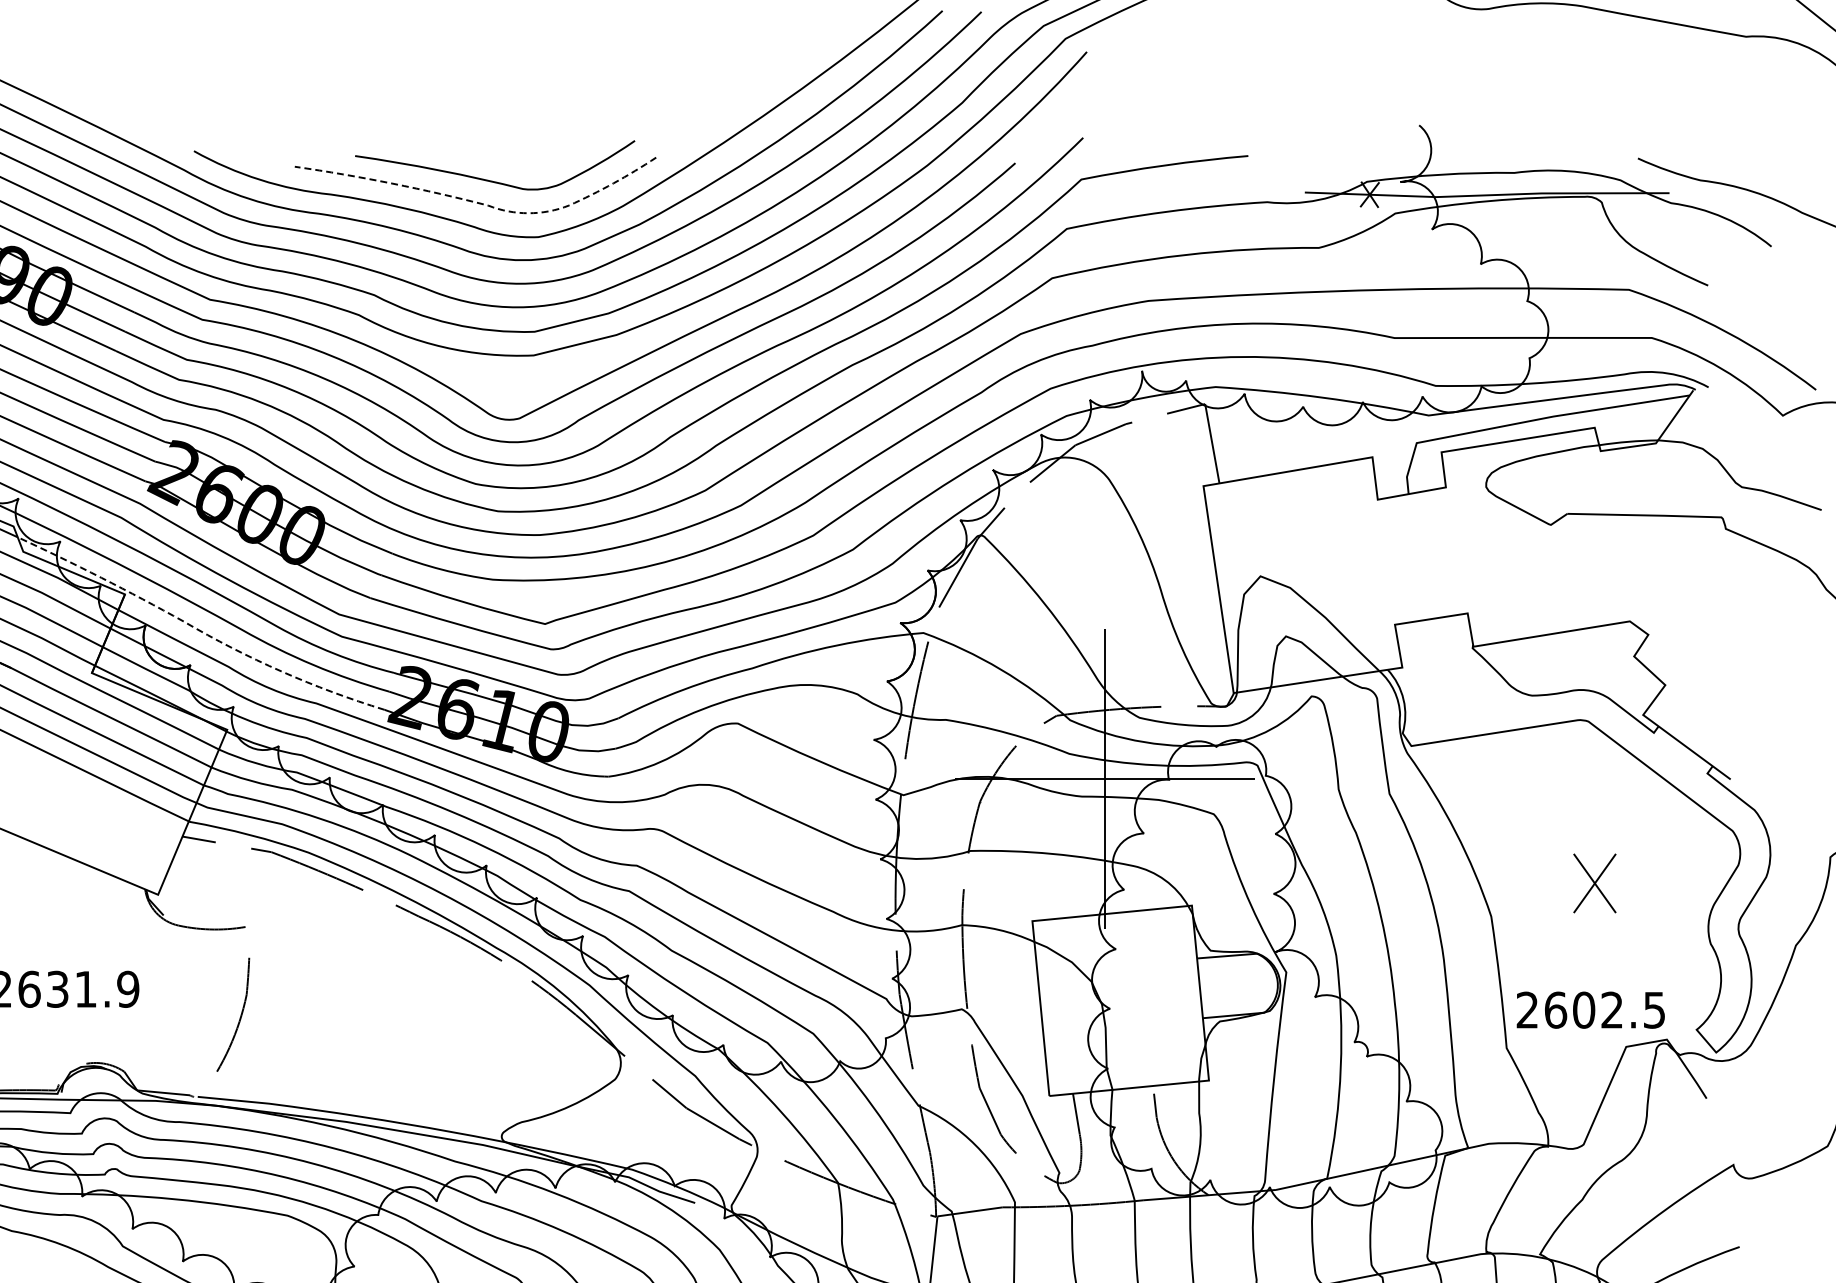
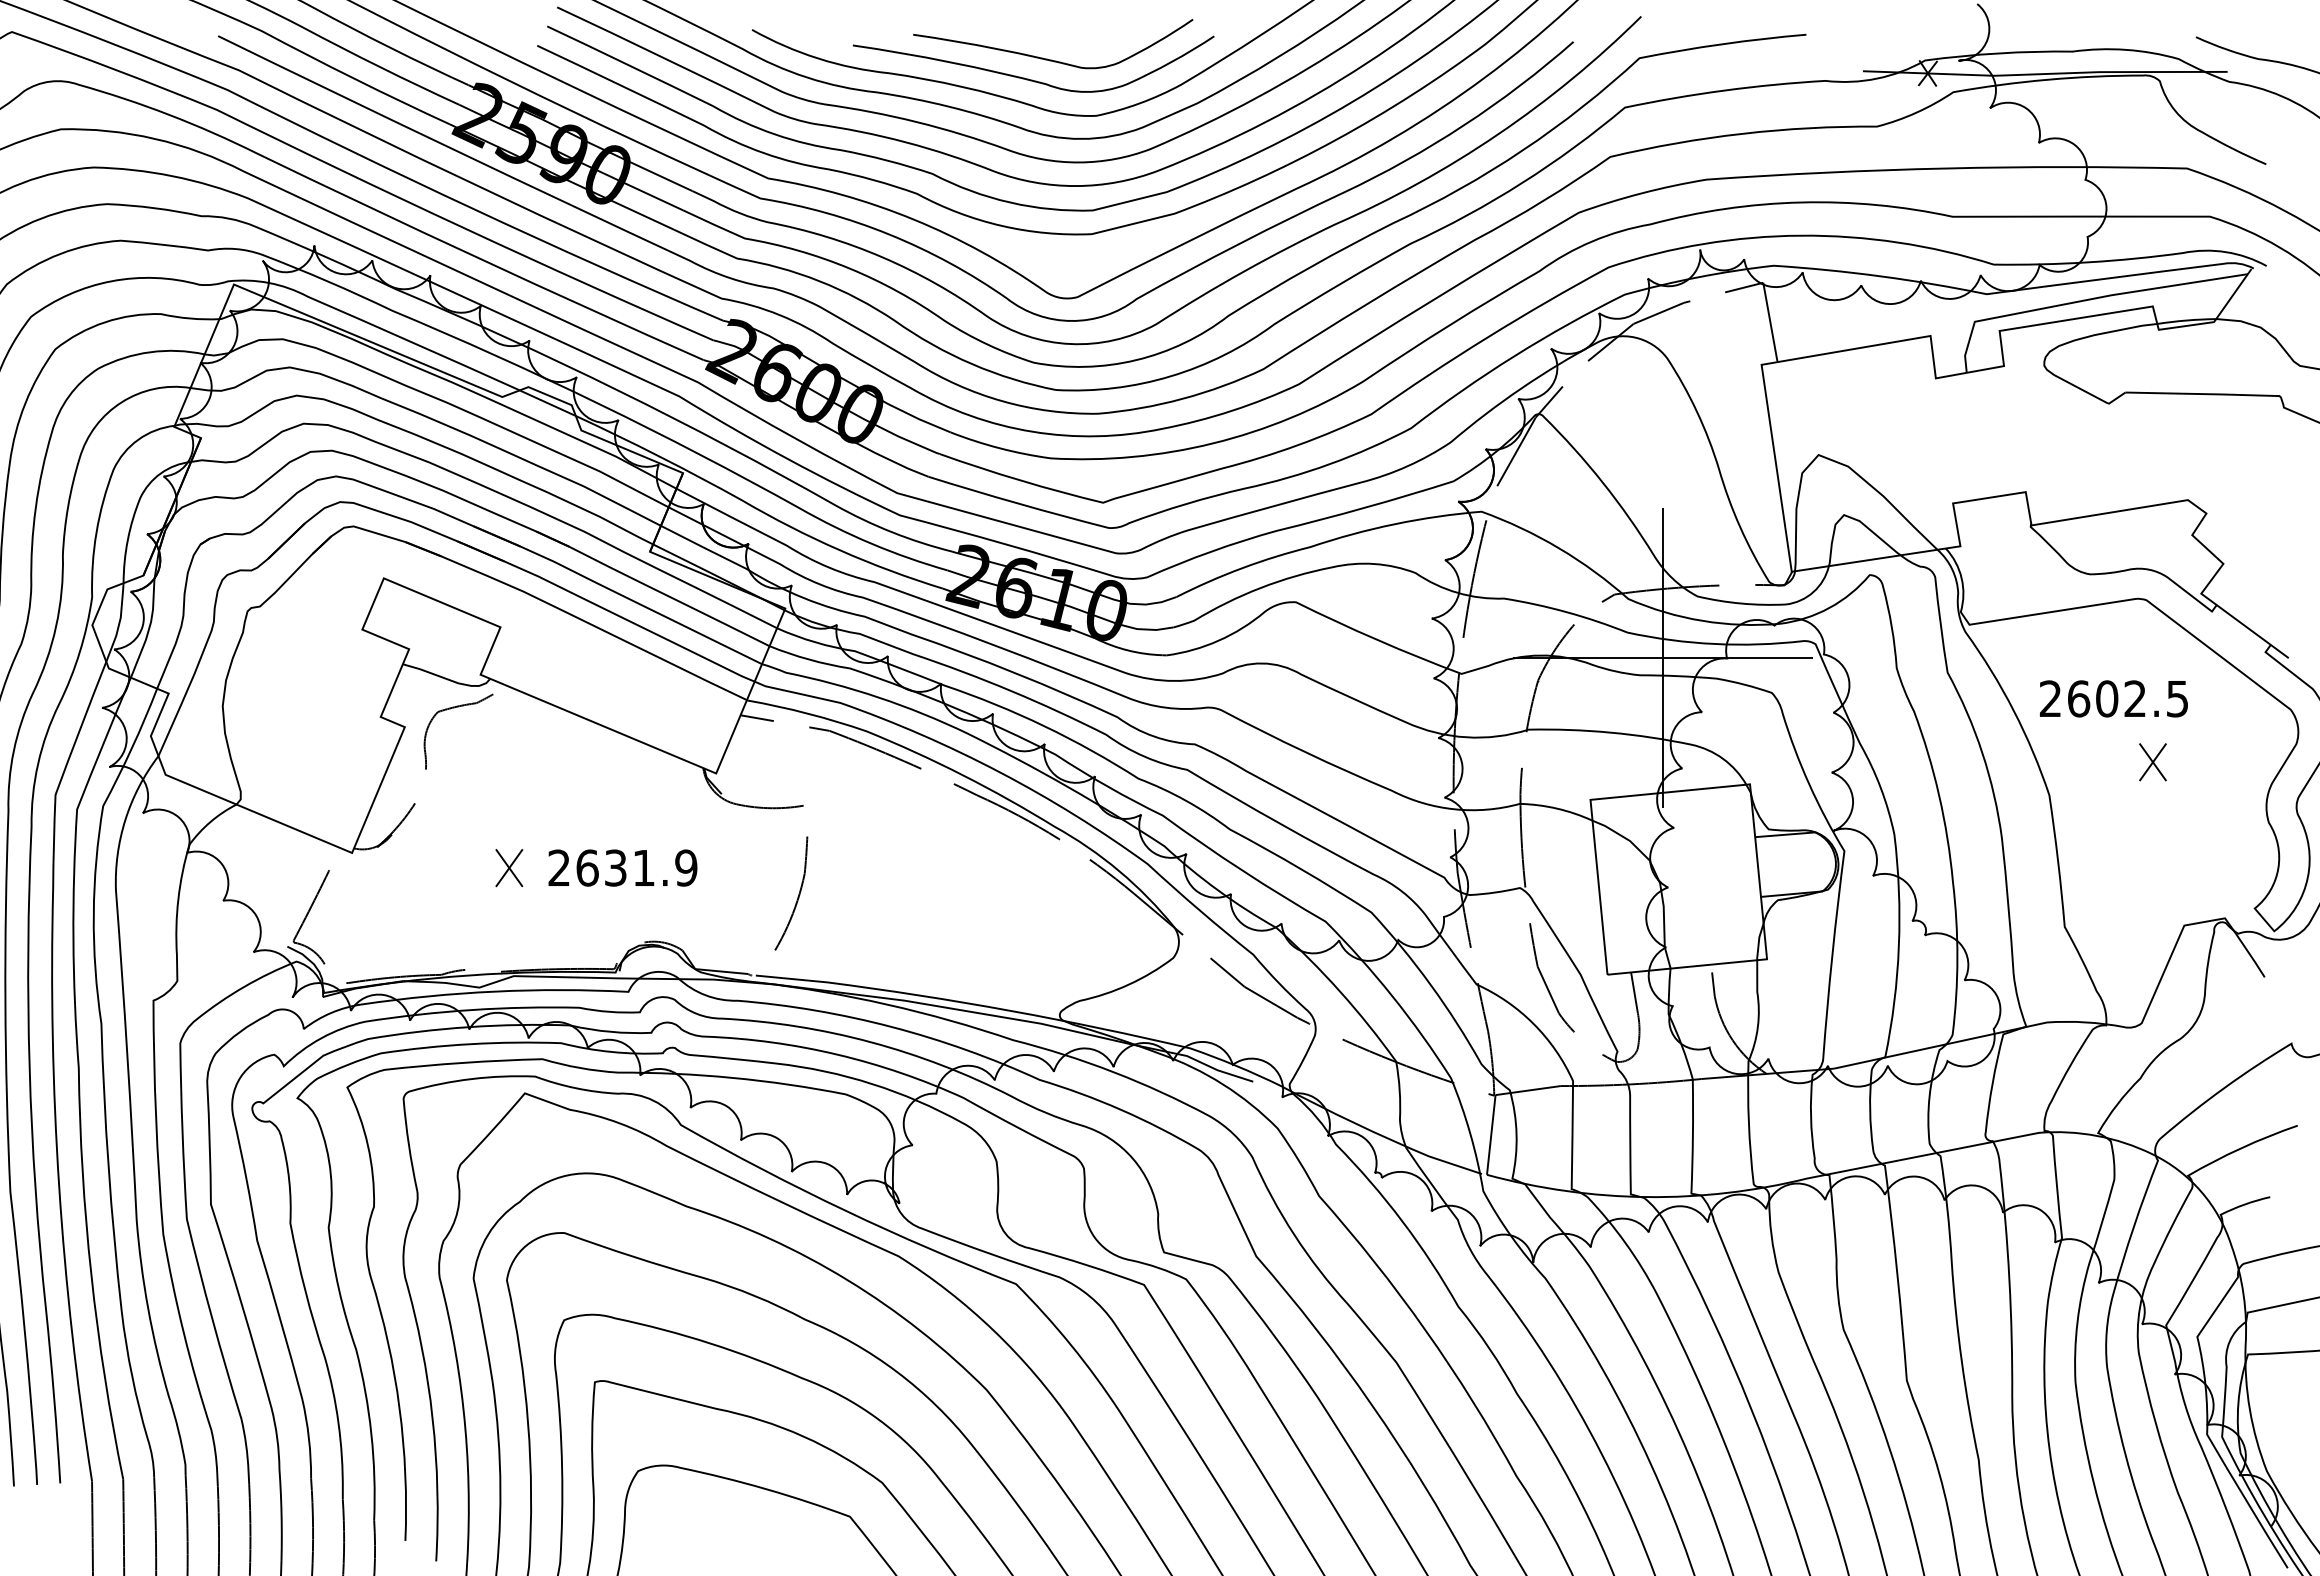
line: (484, 204) -> (1042, 83), dashed -> solid
line: (200, 630) -> (758, 509), dashed -> solid
part: (1594, 883) -> (2152, 762), size x0.62
text: (1590, 1009) -> (2113, 698), moved

